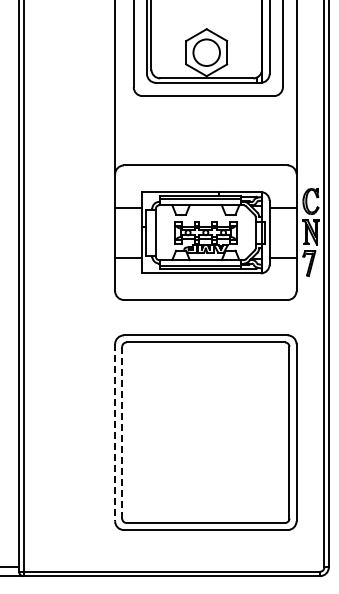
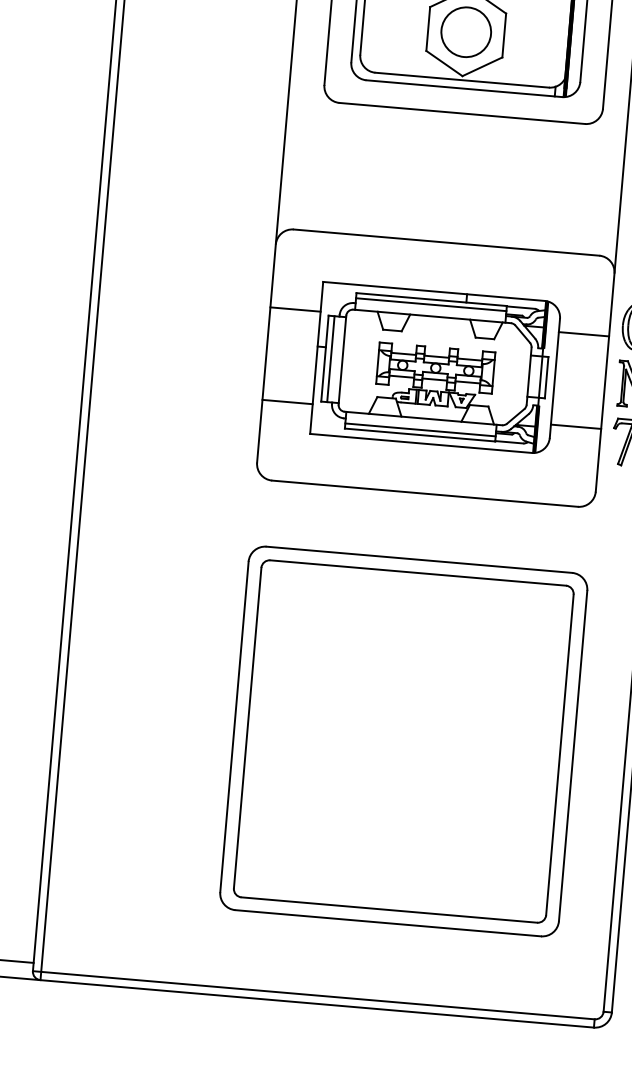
line: (149, 232) -> (330, 358), added
line: (122, 432) -> (248, 727), dashed -> solid
line: (115, 433) -> (235, 728), dashed -> solid

